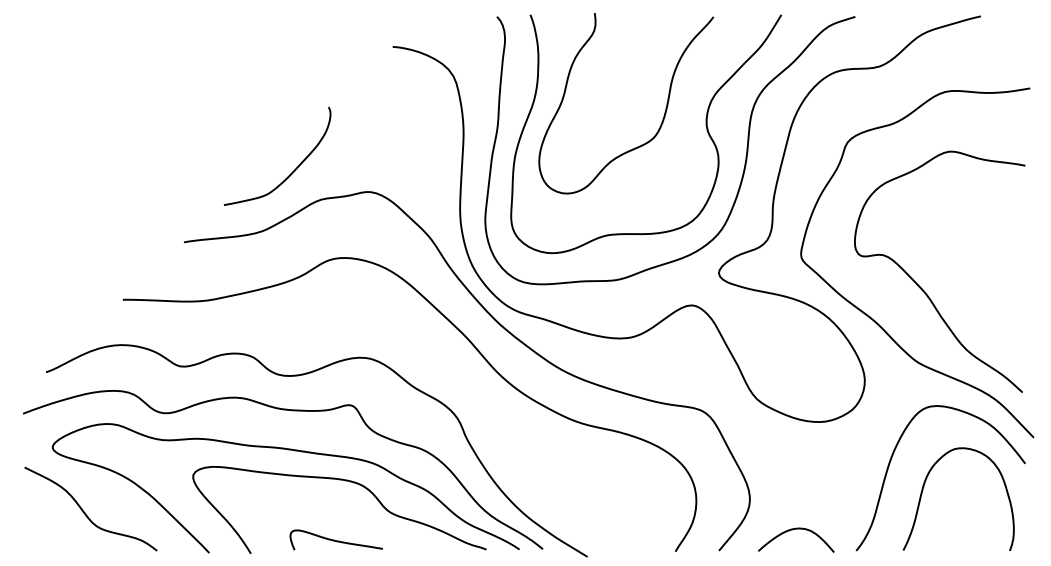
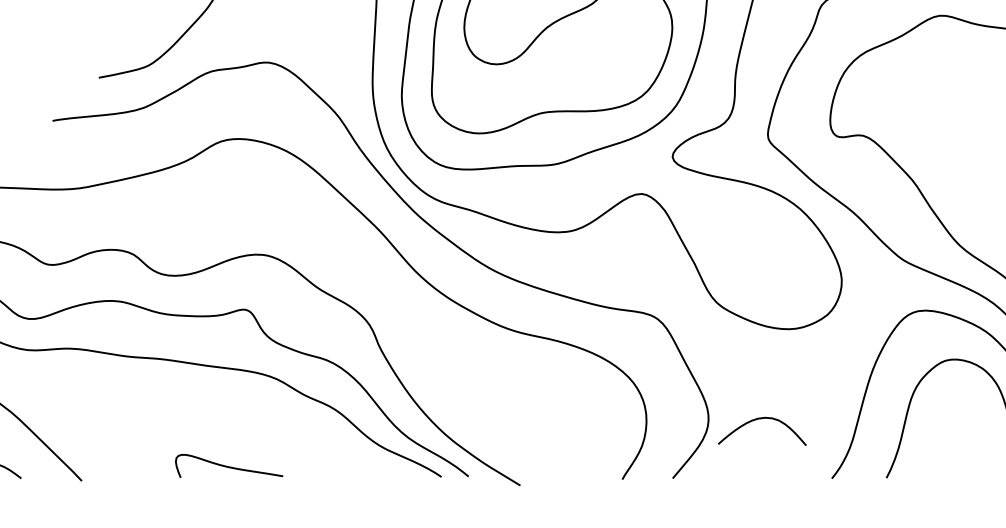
curve: (345, 481) -> (239, 398), removed
curve: (792, 530) -> (757, 420), moved

